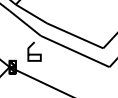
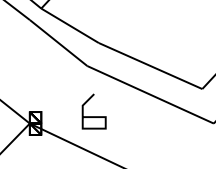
curve: (34, 53) -> (94, 115), moved

